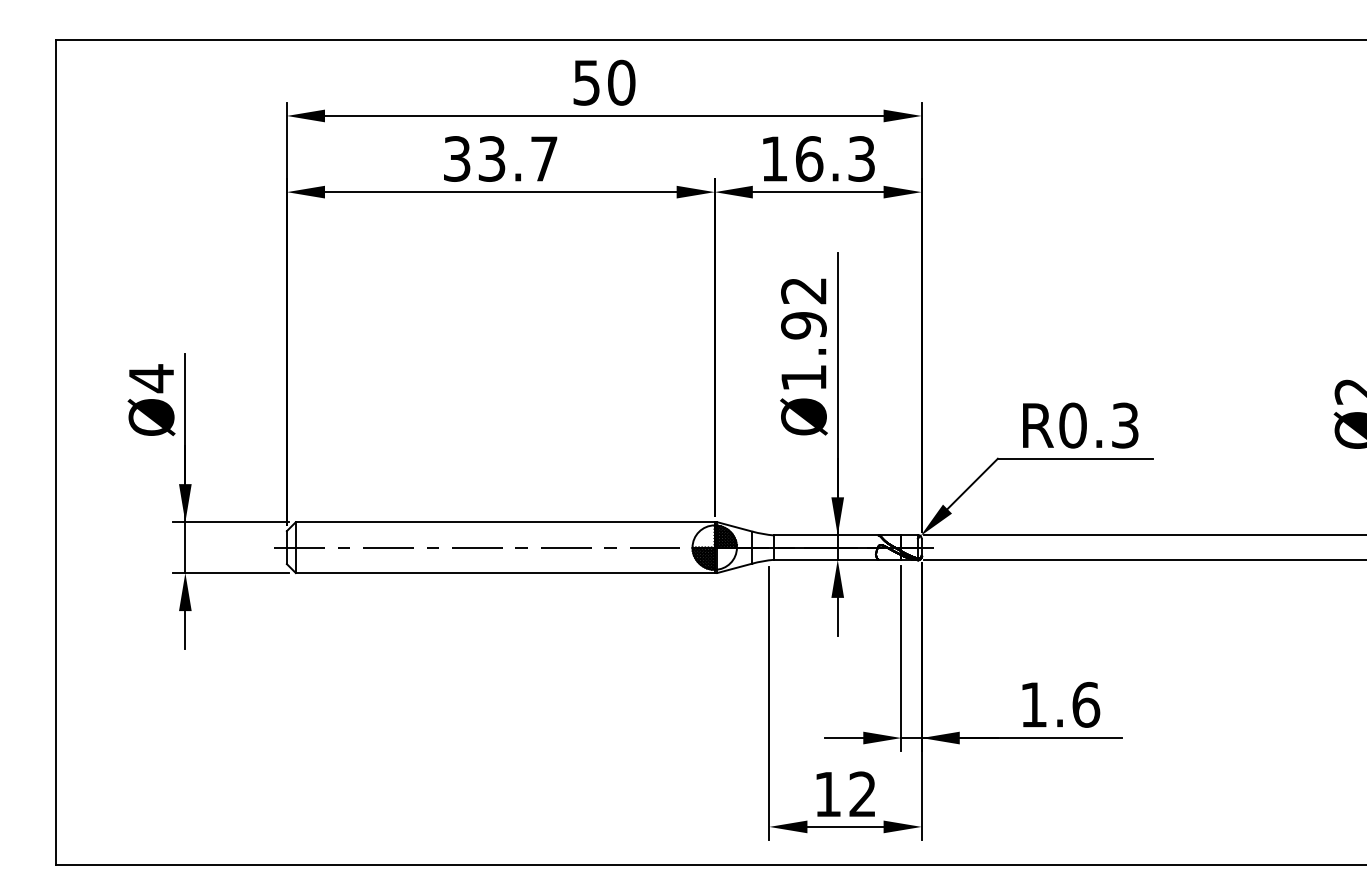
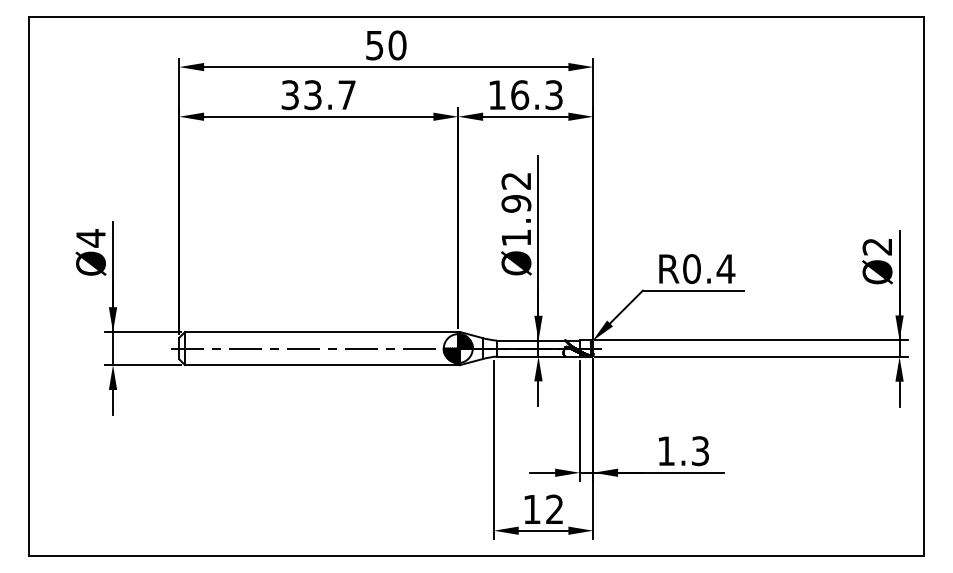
text: (1124, 424) -> (725, 268), R0.3 -> R0.4
text: (1086, 705) -> (700, 451), 1.6 -> 1.3

